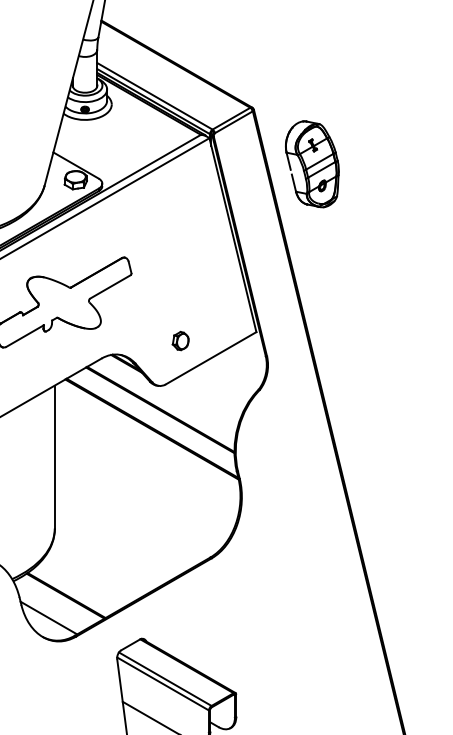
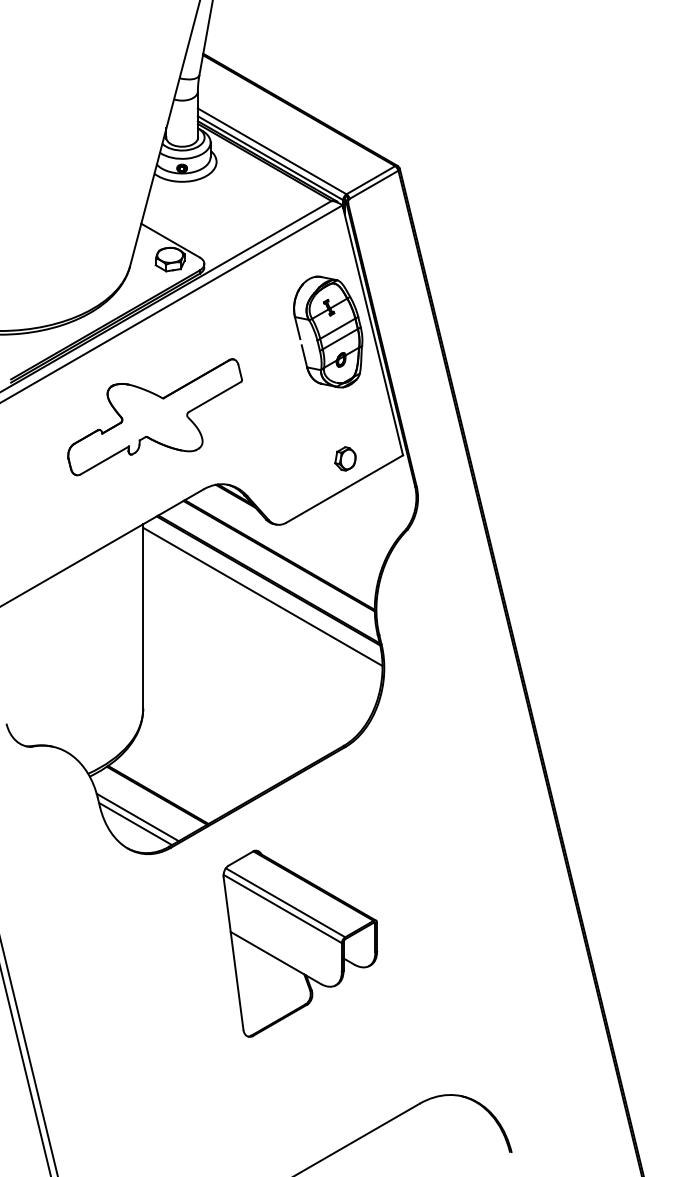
part: (312, 163) -> (328, 331), moved
part: (180, 340) -> (345, 458), moved
line: (147, 441) -> (262, 596), added
line: (50, 613) -> (137, 817), added

